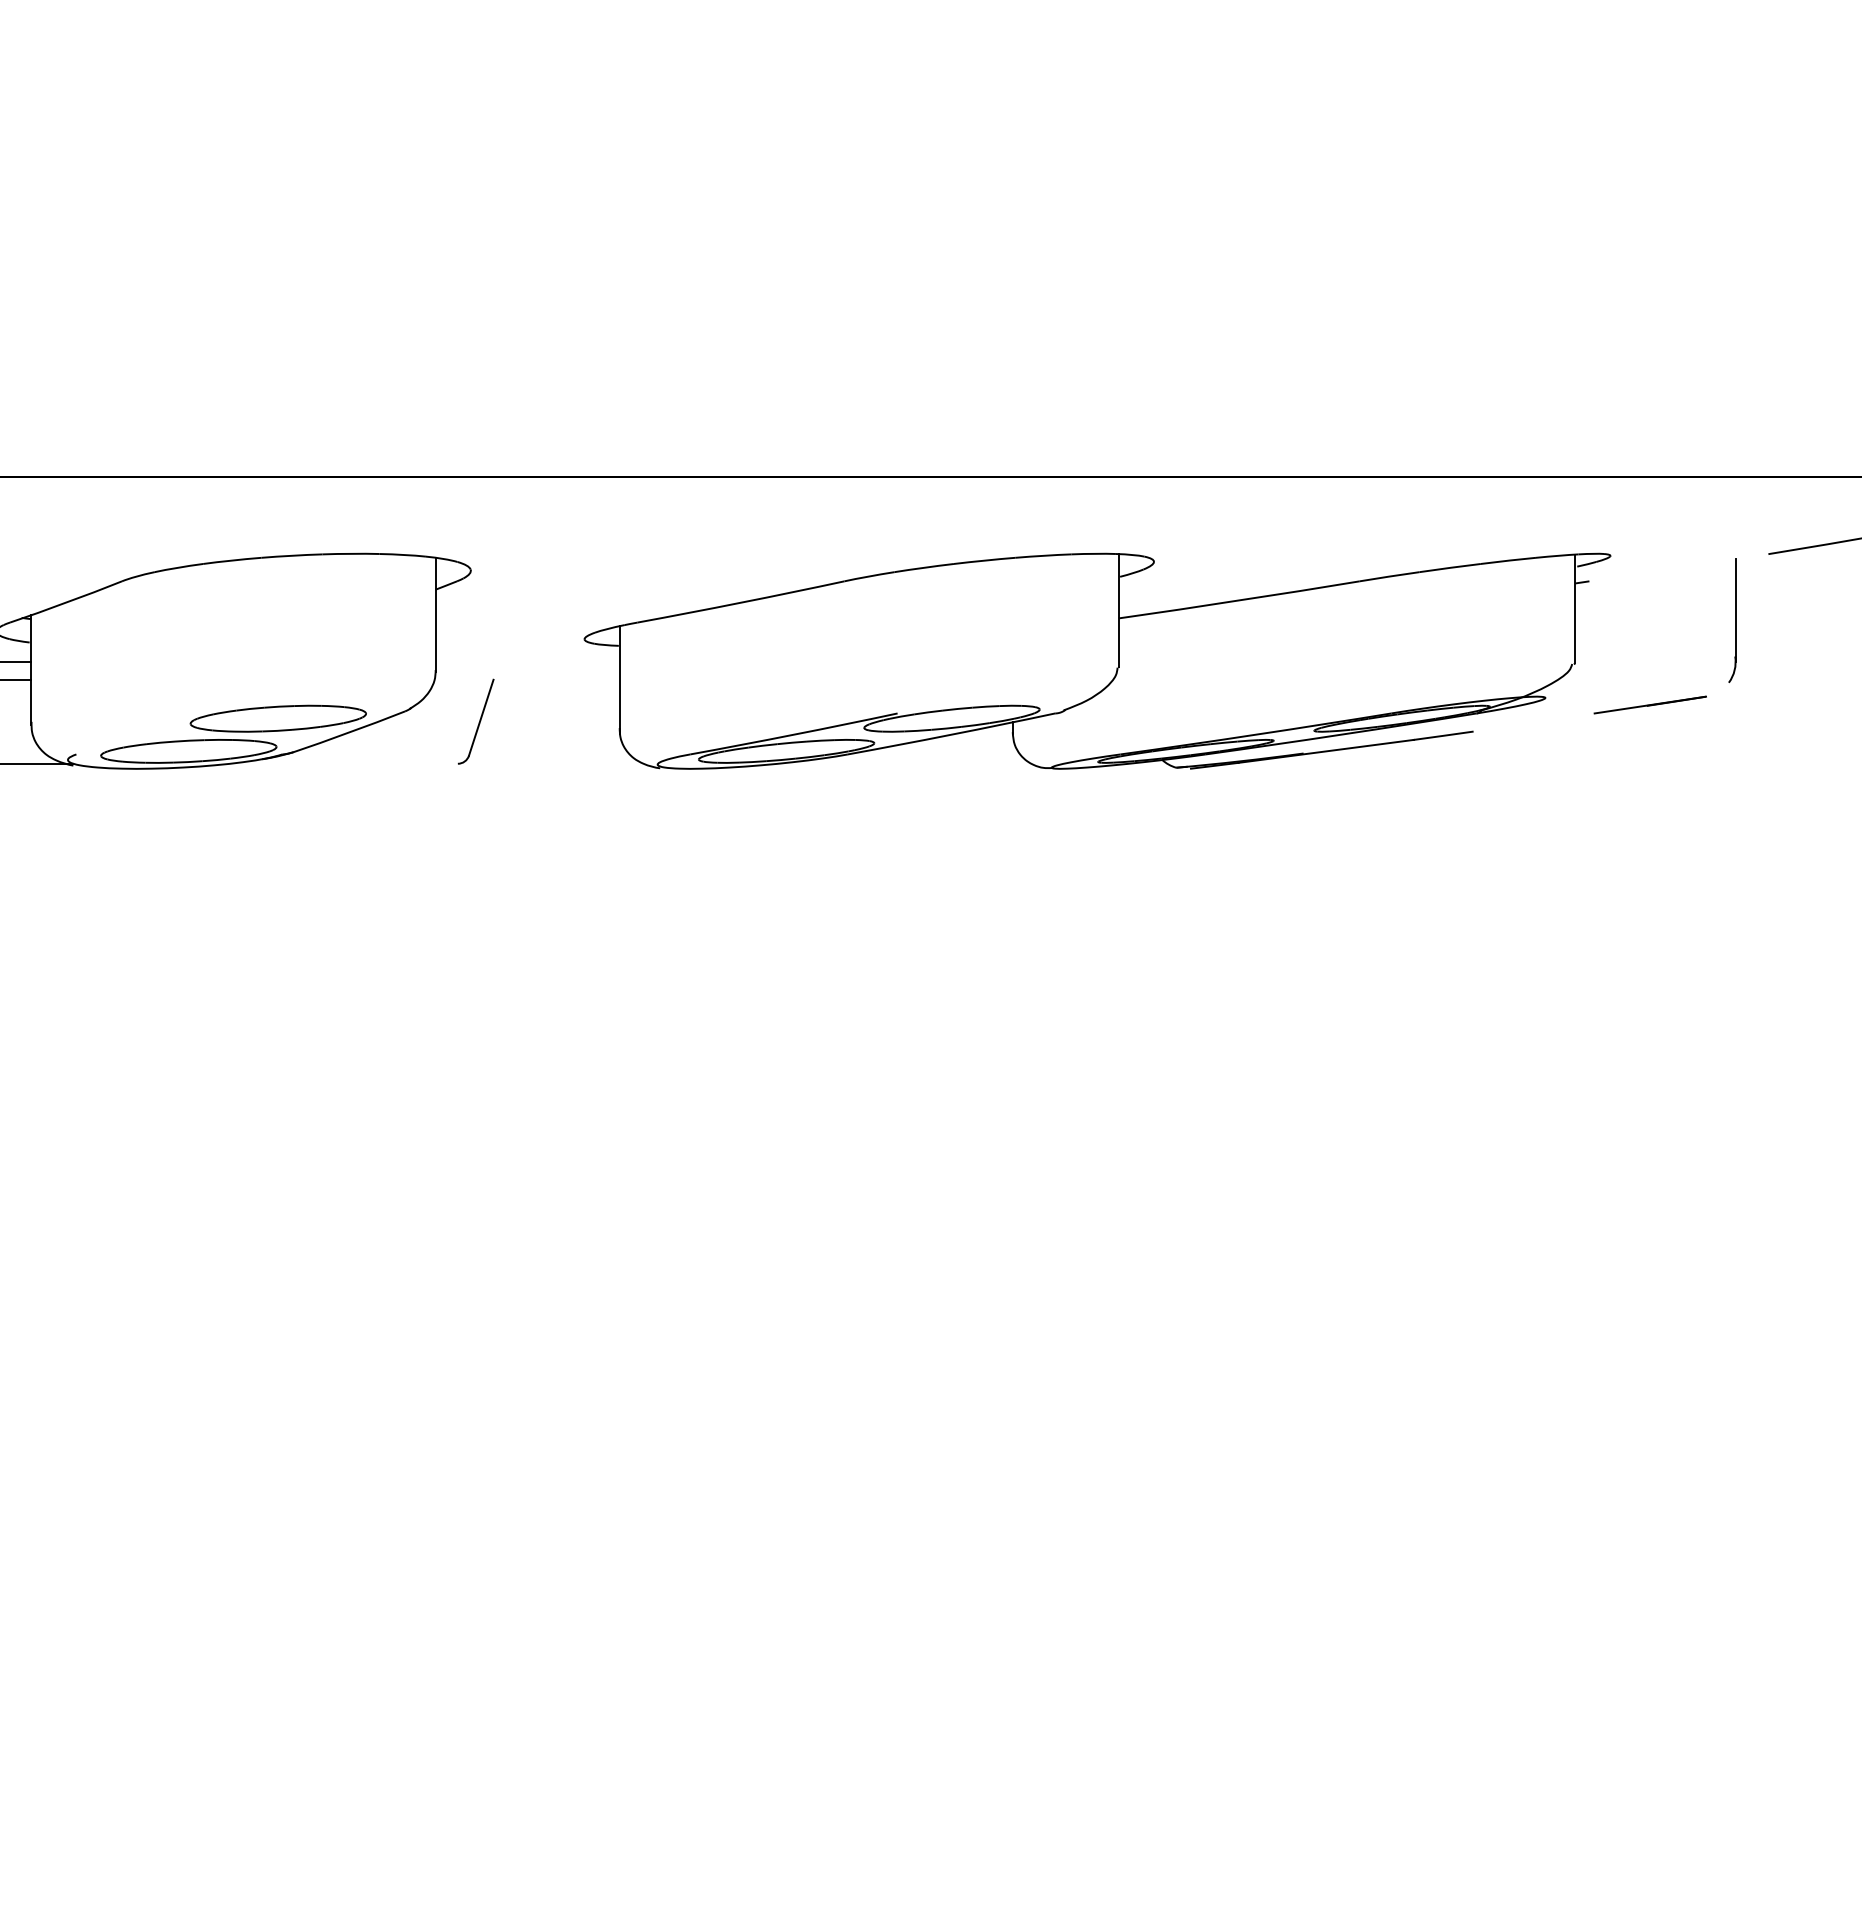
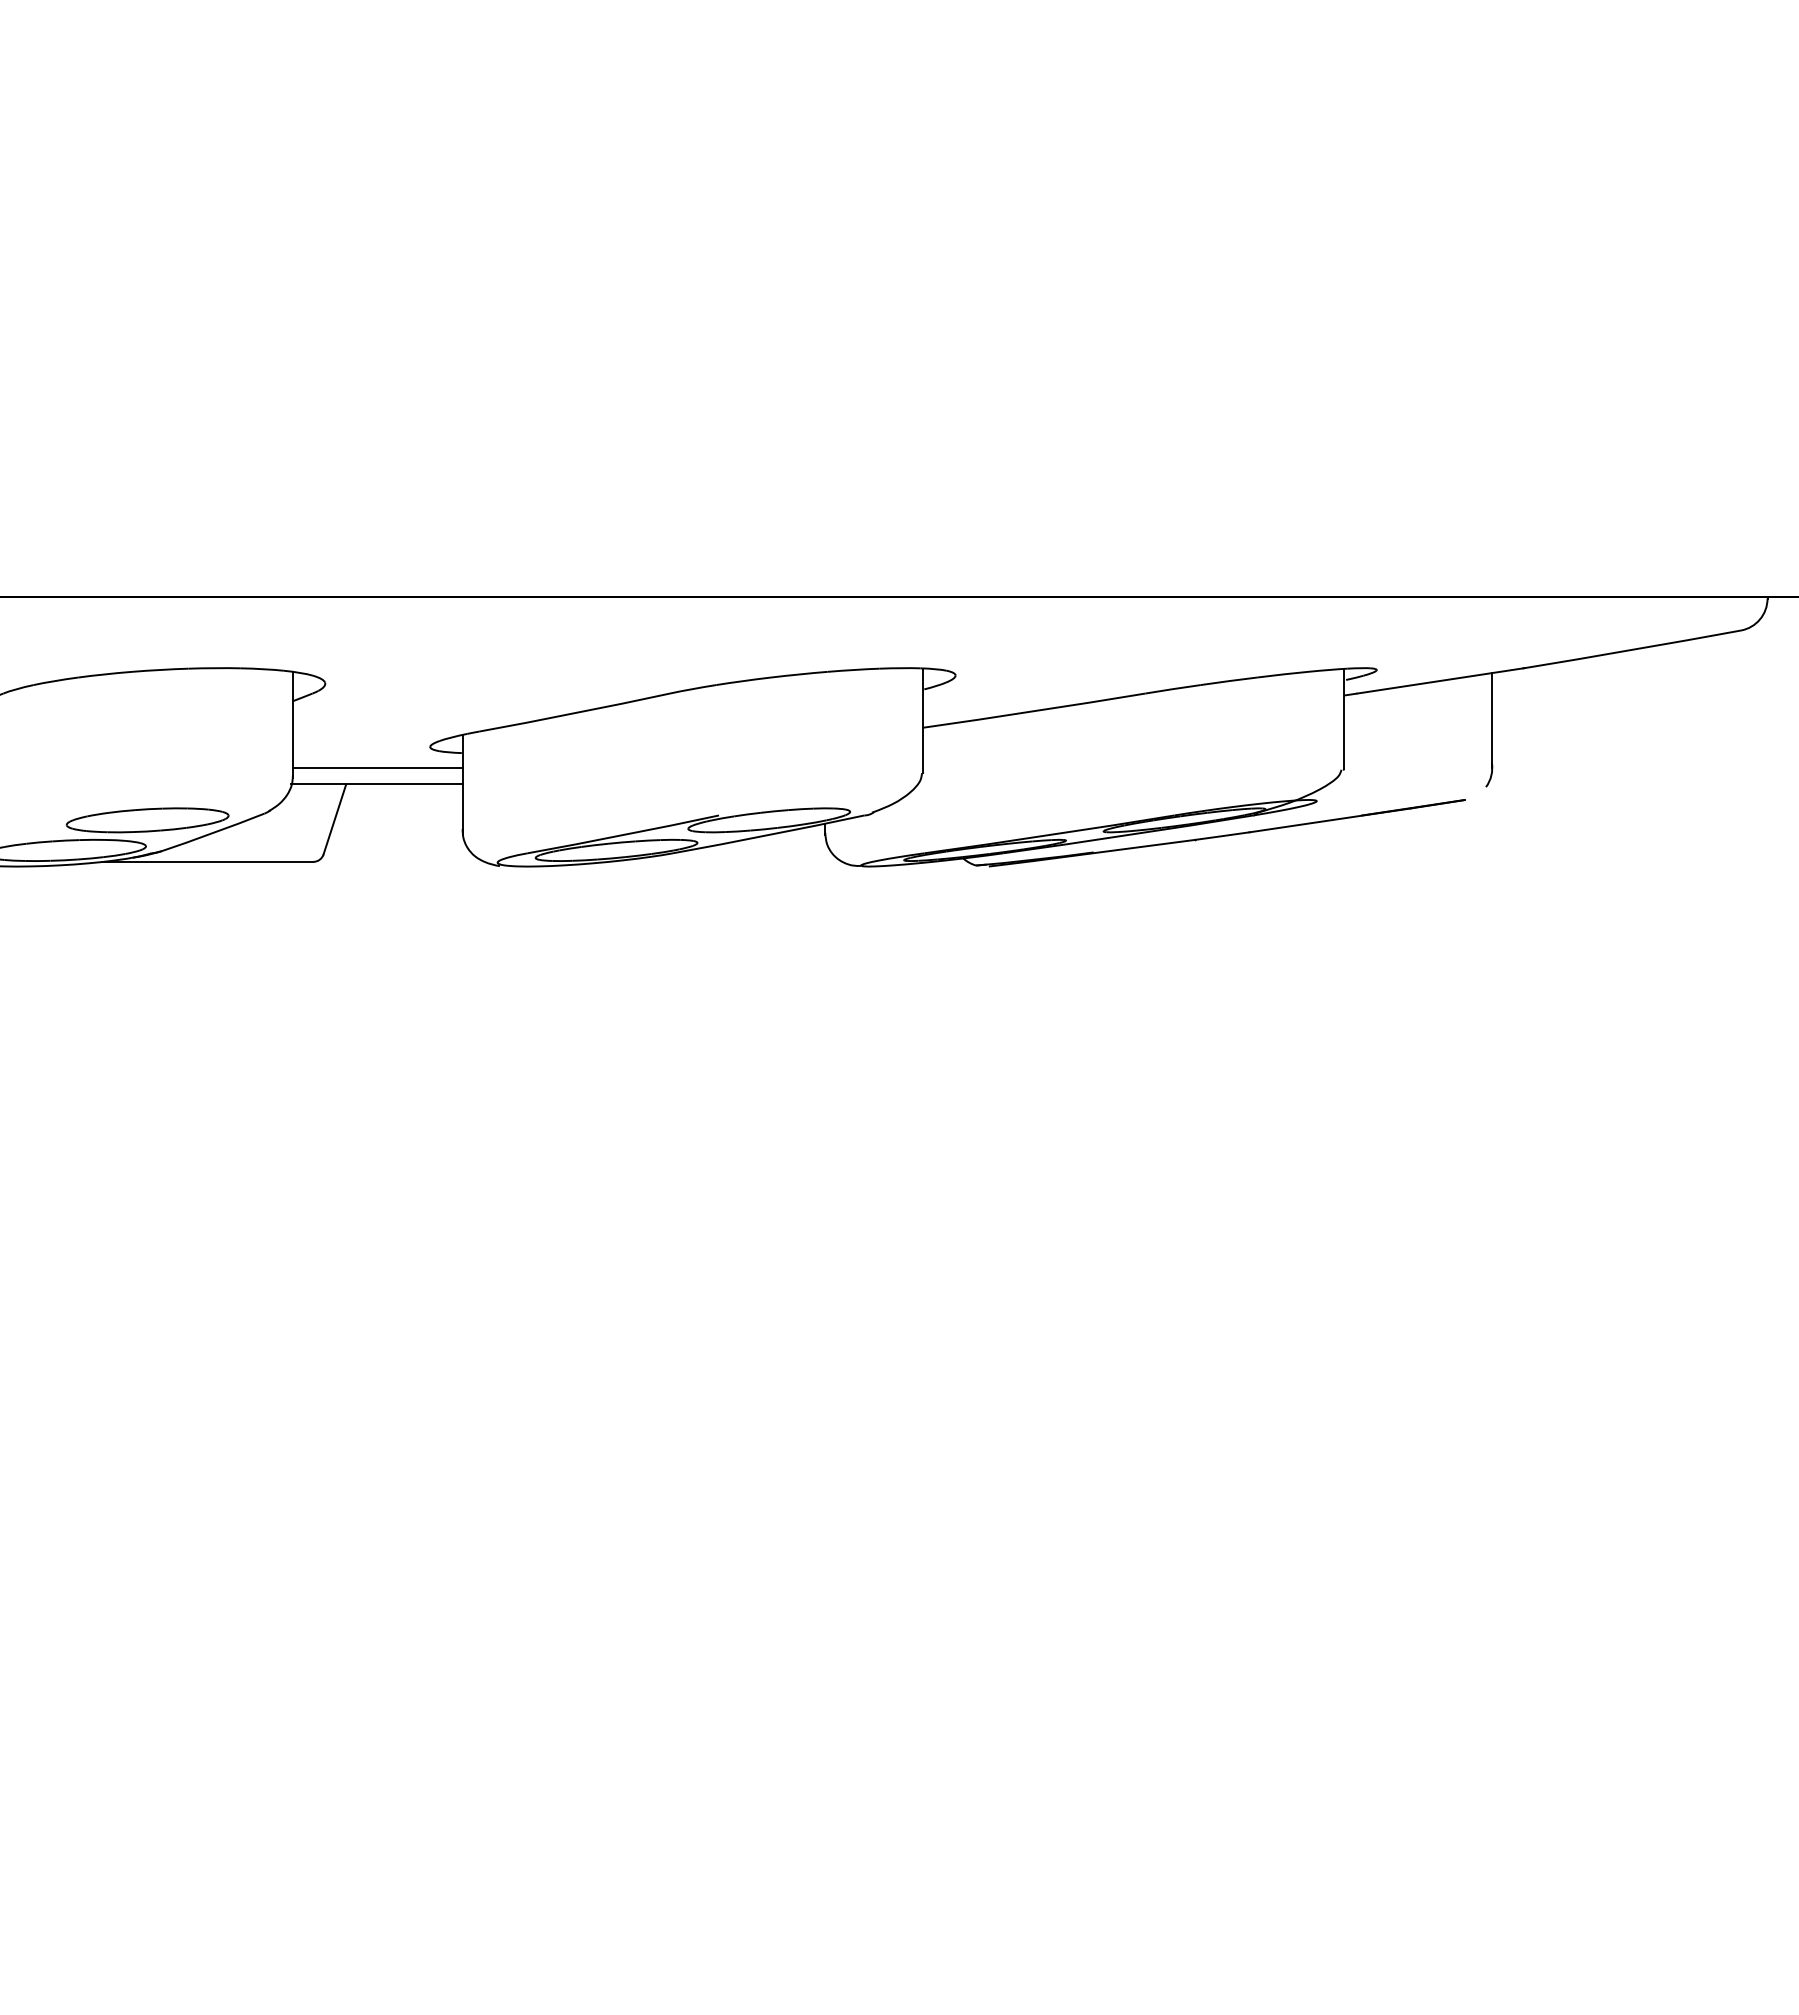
line: (1679, 567) -> (1440, 680), added
line: (527, 661) -> (377, 767), added
line: (526, 679) -> (376, 784), added
line: (1560, 718) -> (1330, 820), added
line: (343, 763) -> (207, 861), added

